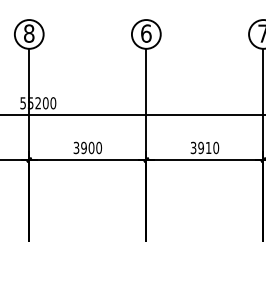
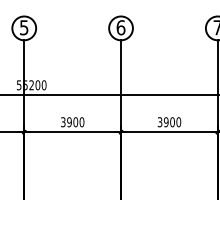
text: (28, 33) -> (23, 27), 8 -> 5
text: (208, 148) -> (172, 122), 3910 -> 3900

